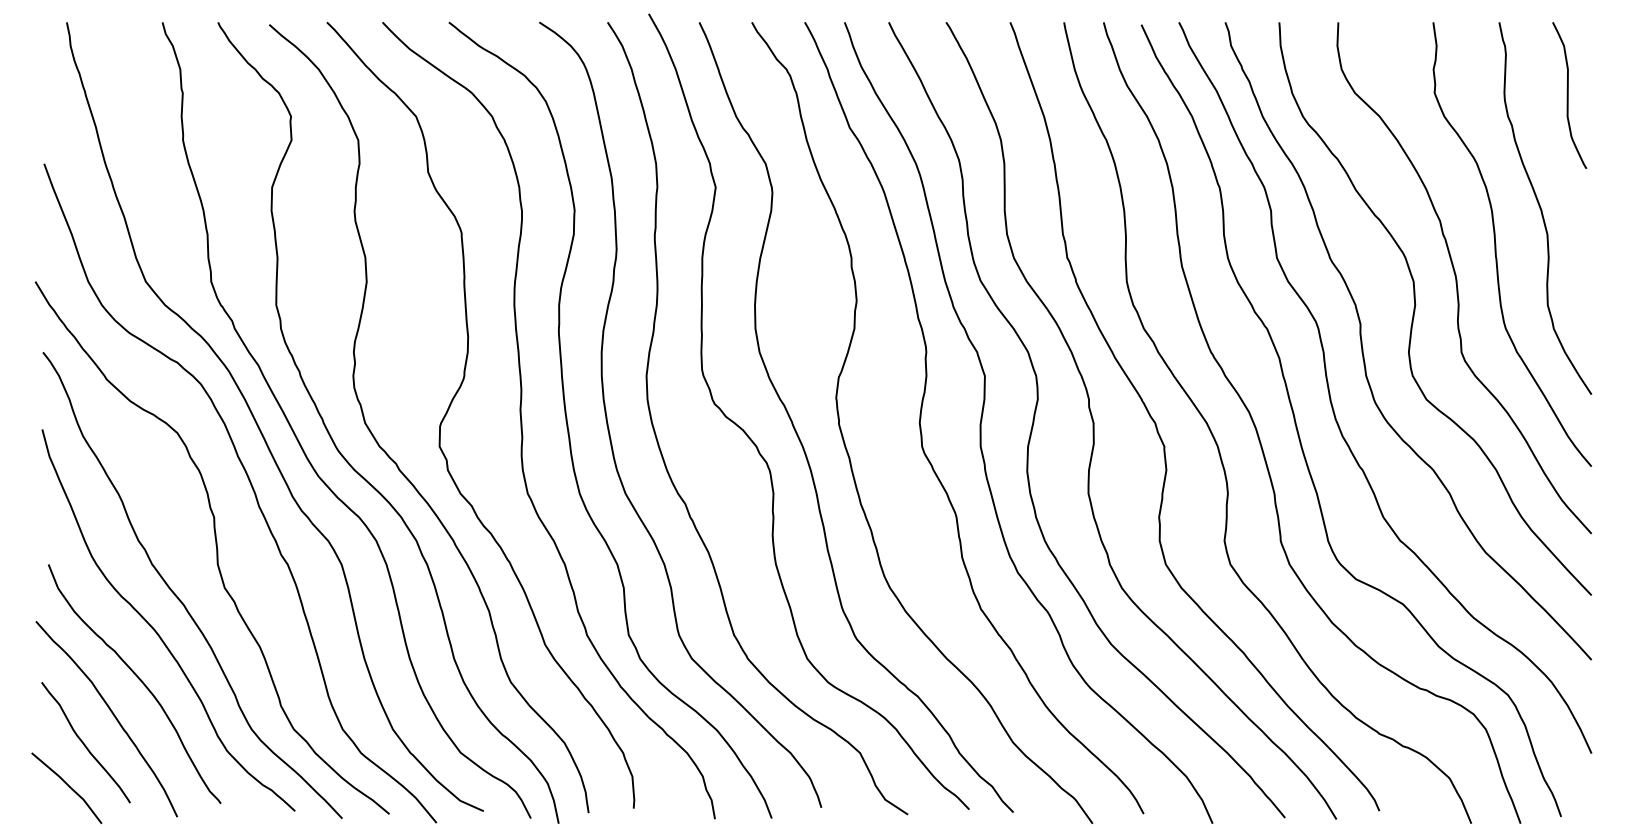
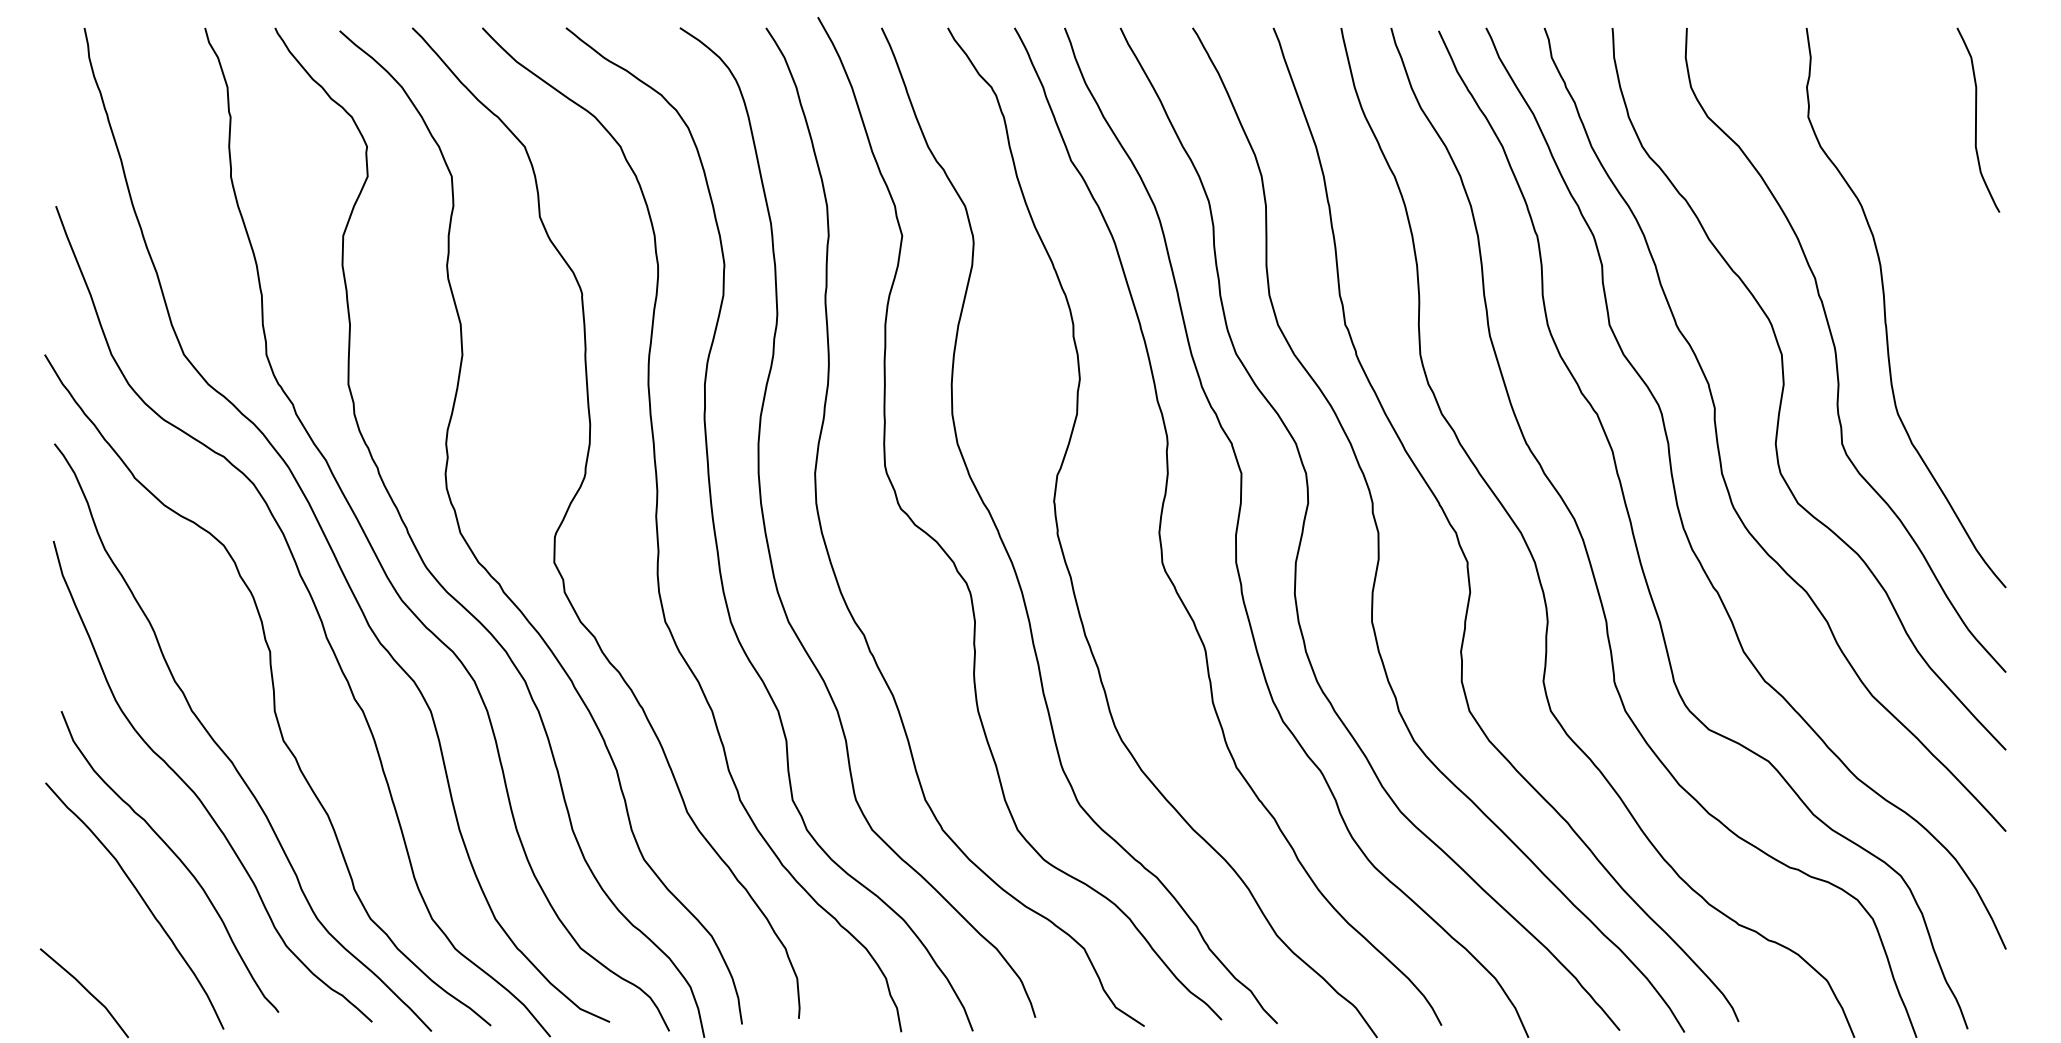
curve: (1541, 209) -> (1943, 263), removed
curve: (84, 743) -> (106, 936), removed

